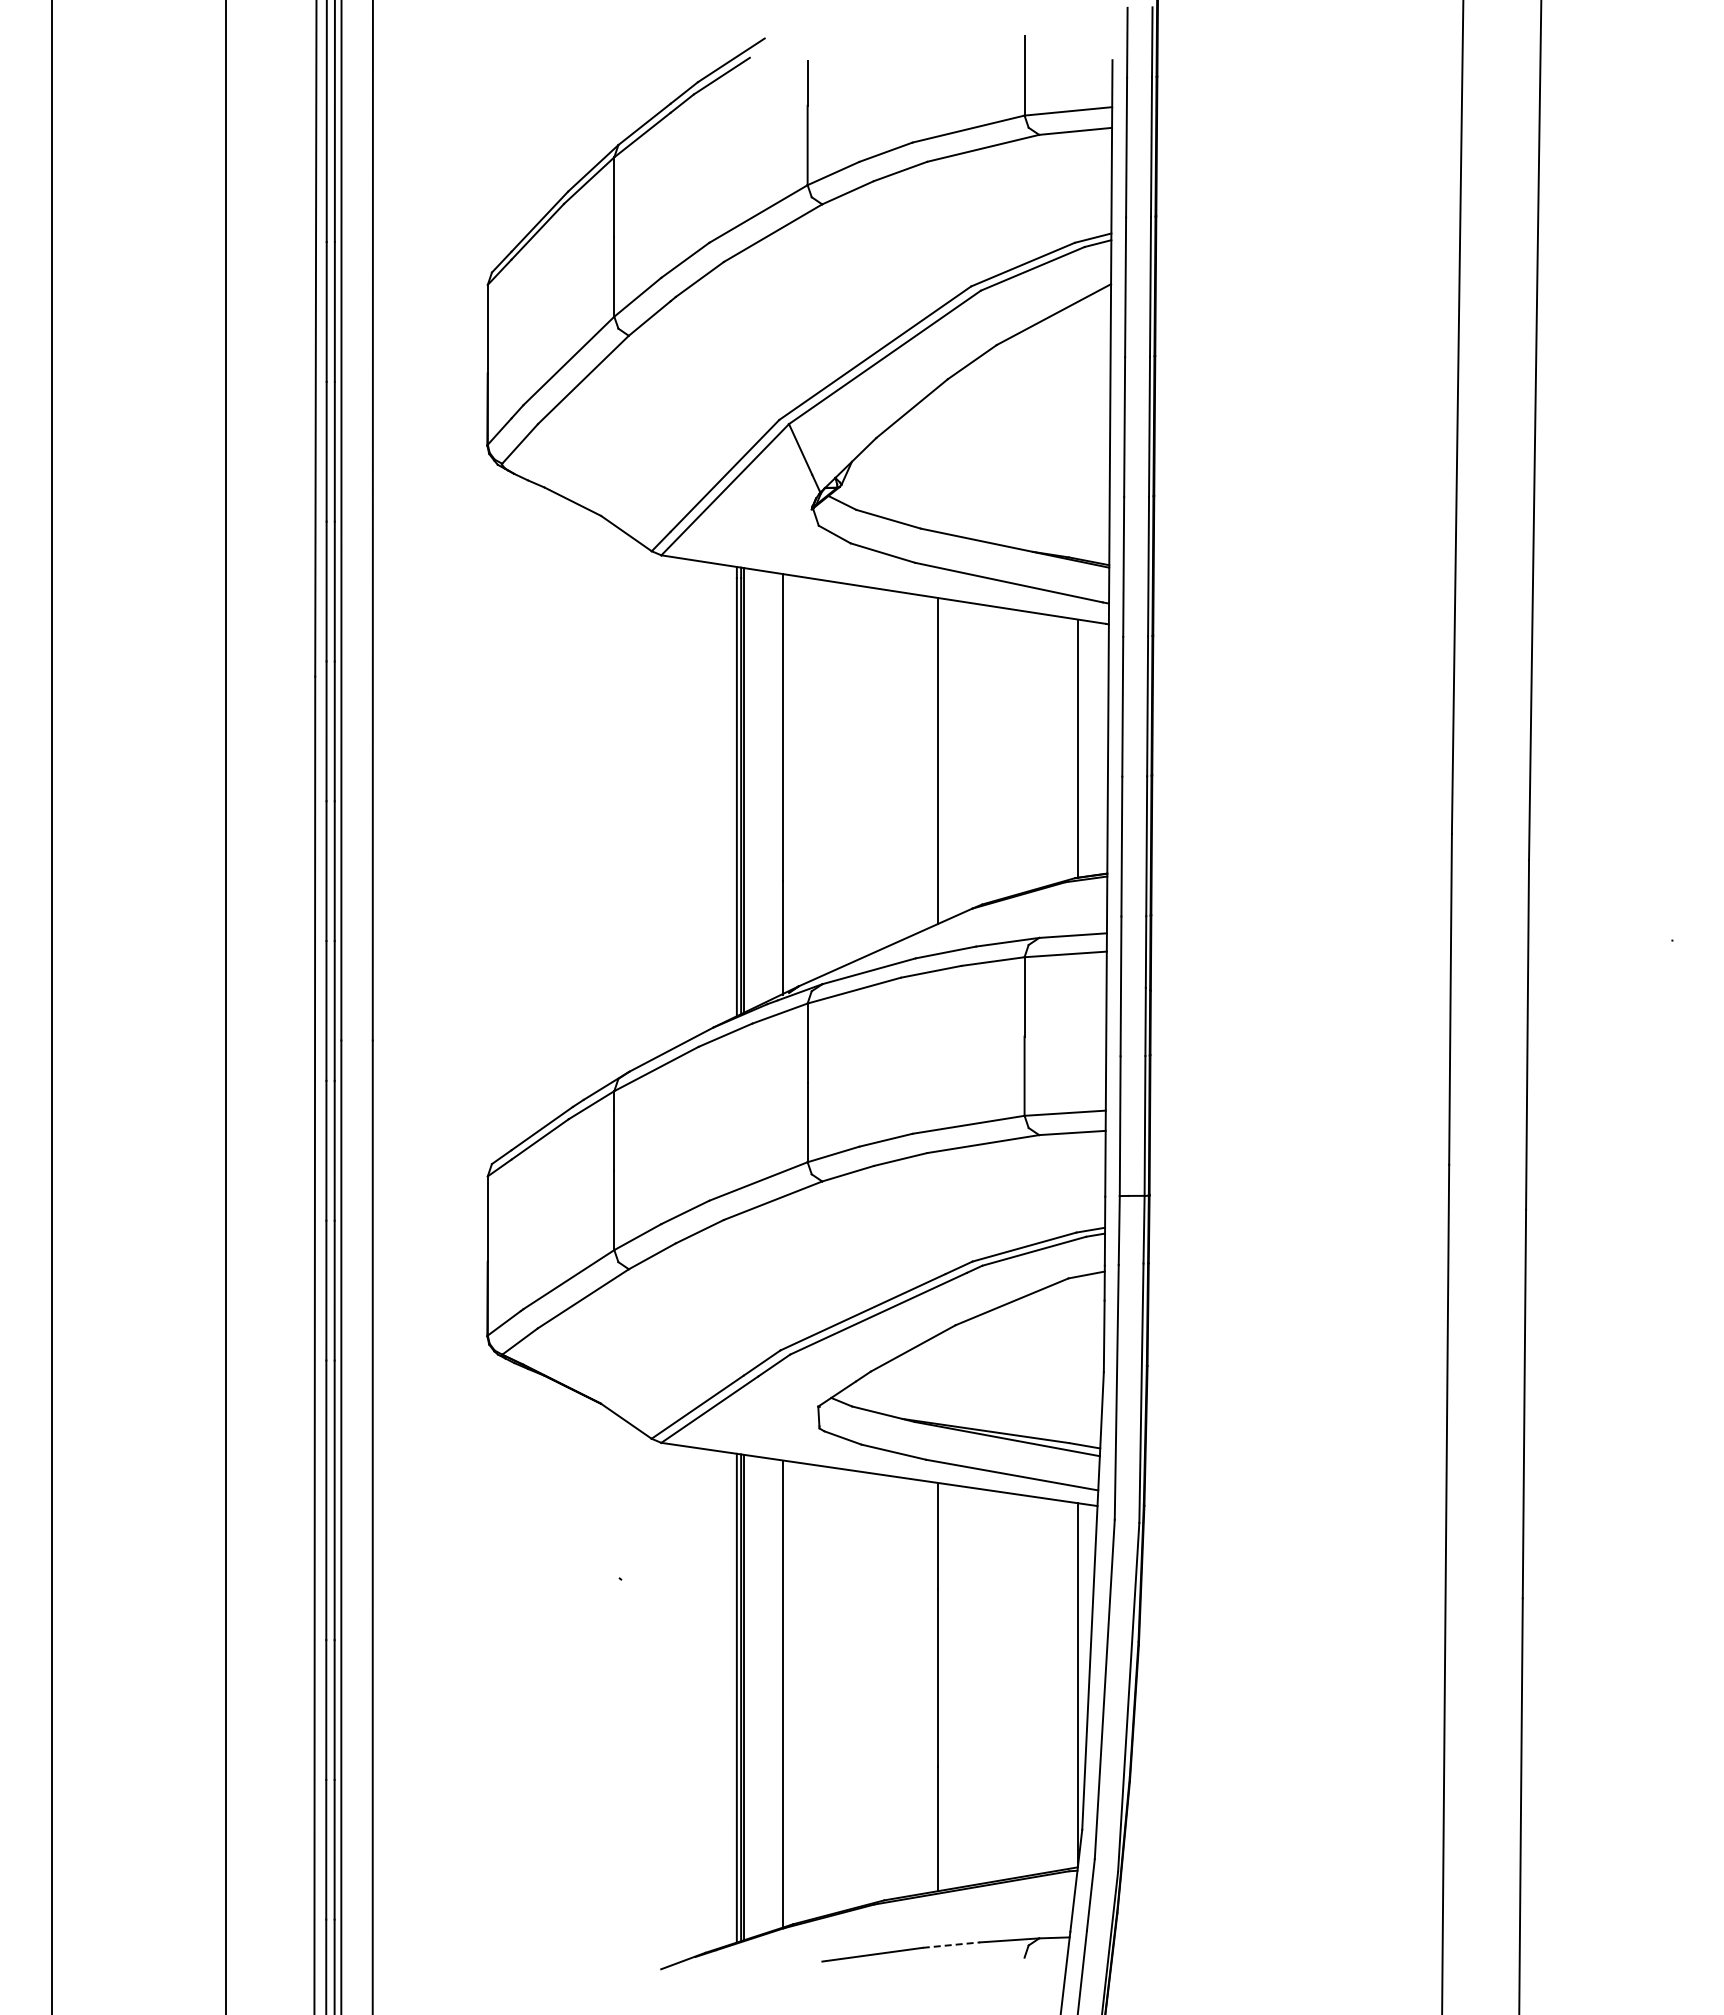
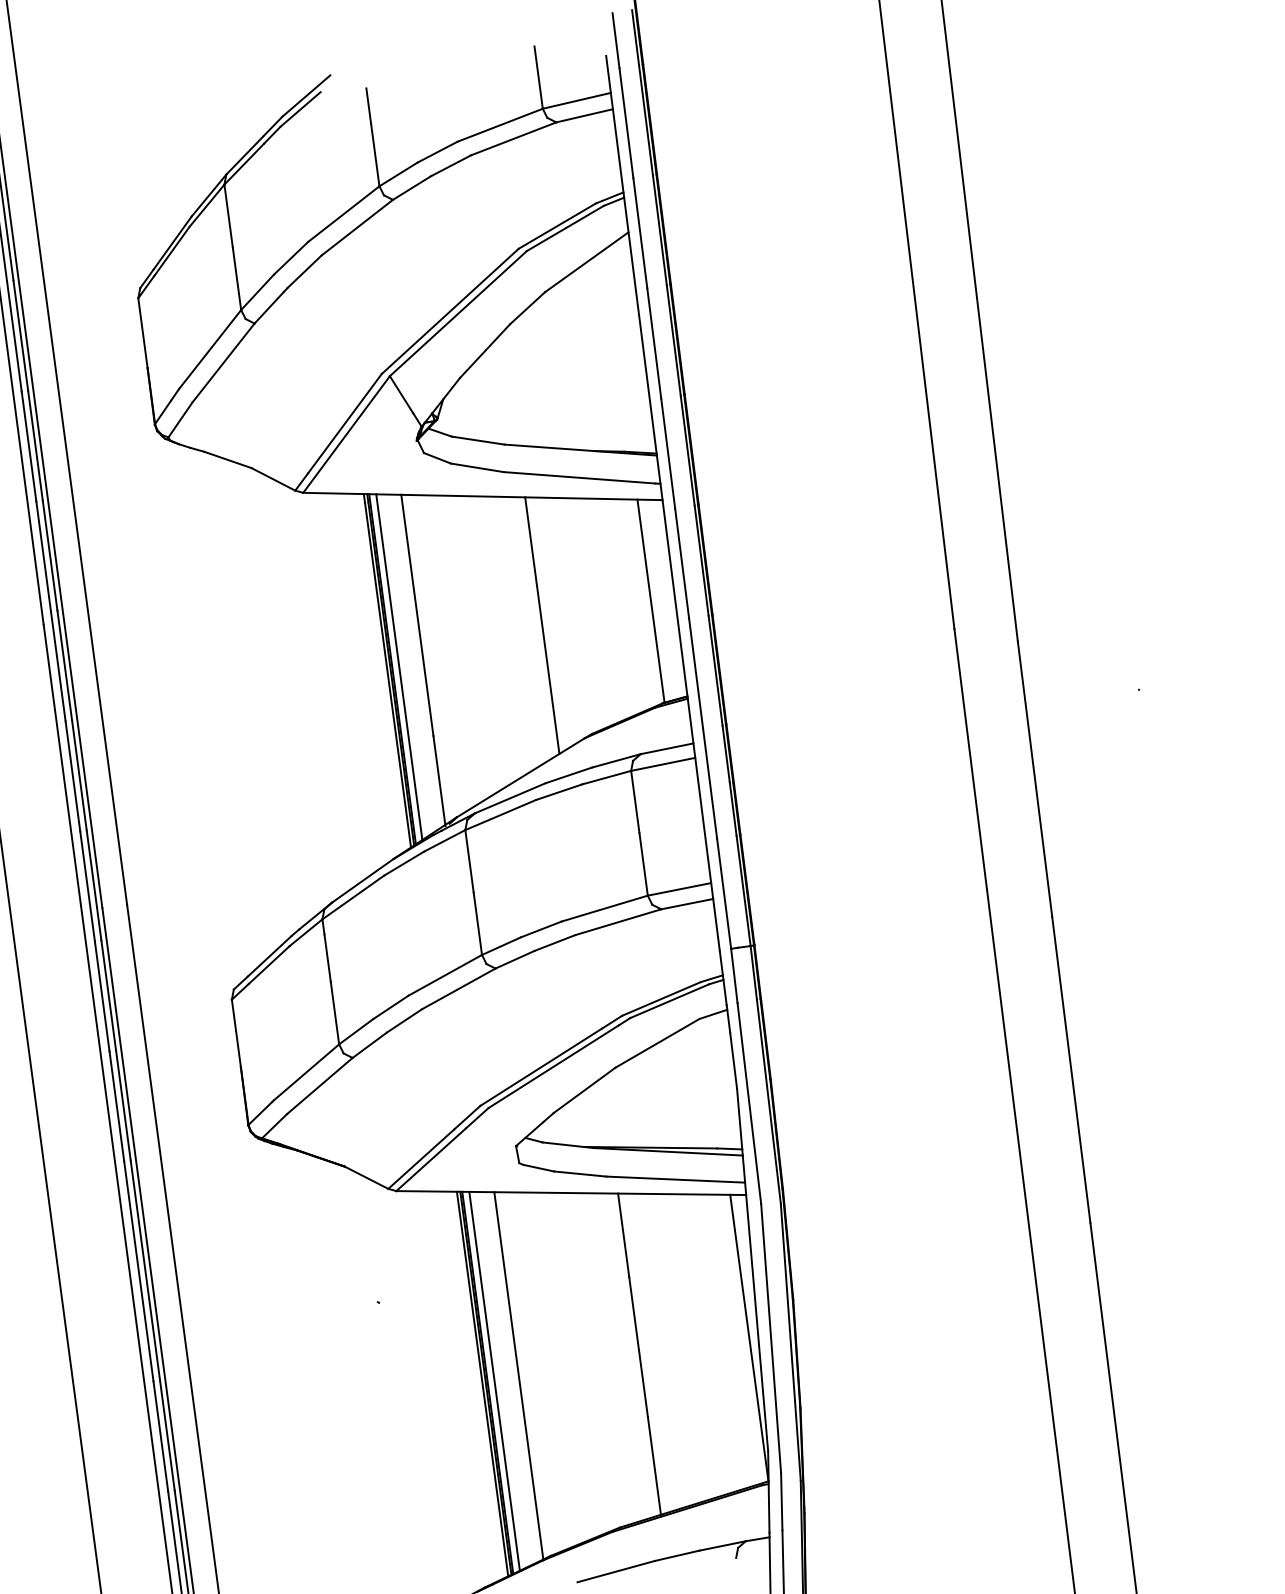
line: (752, 789) -> (399, 667), added
line: (752, 1696) -> (494, 1381), added
line: (951, 1945) -> (677, 1556), dashed -> solid

